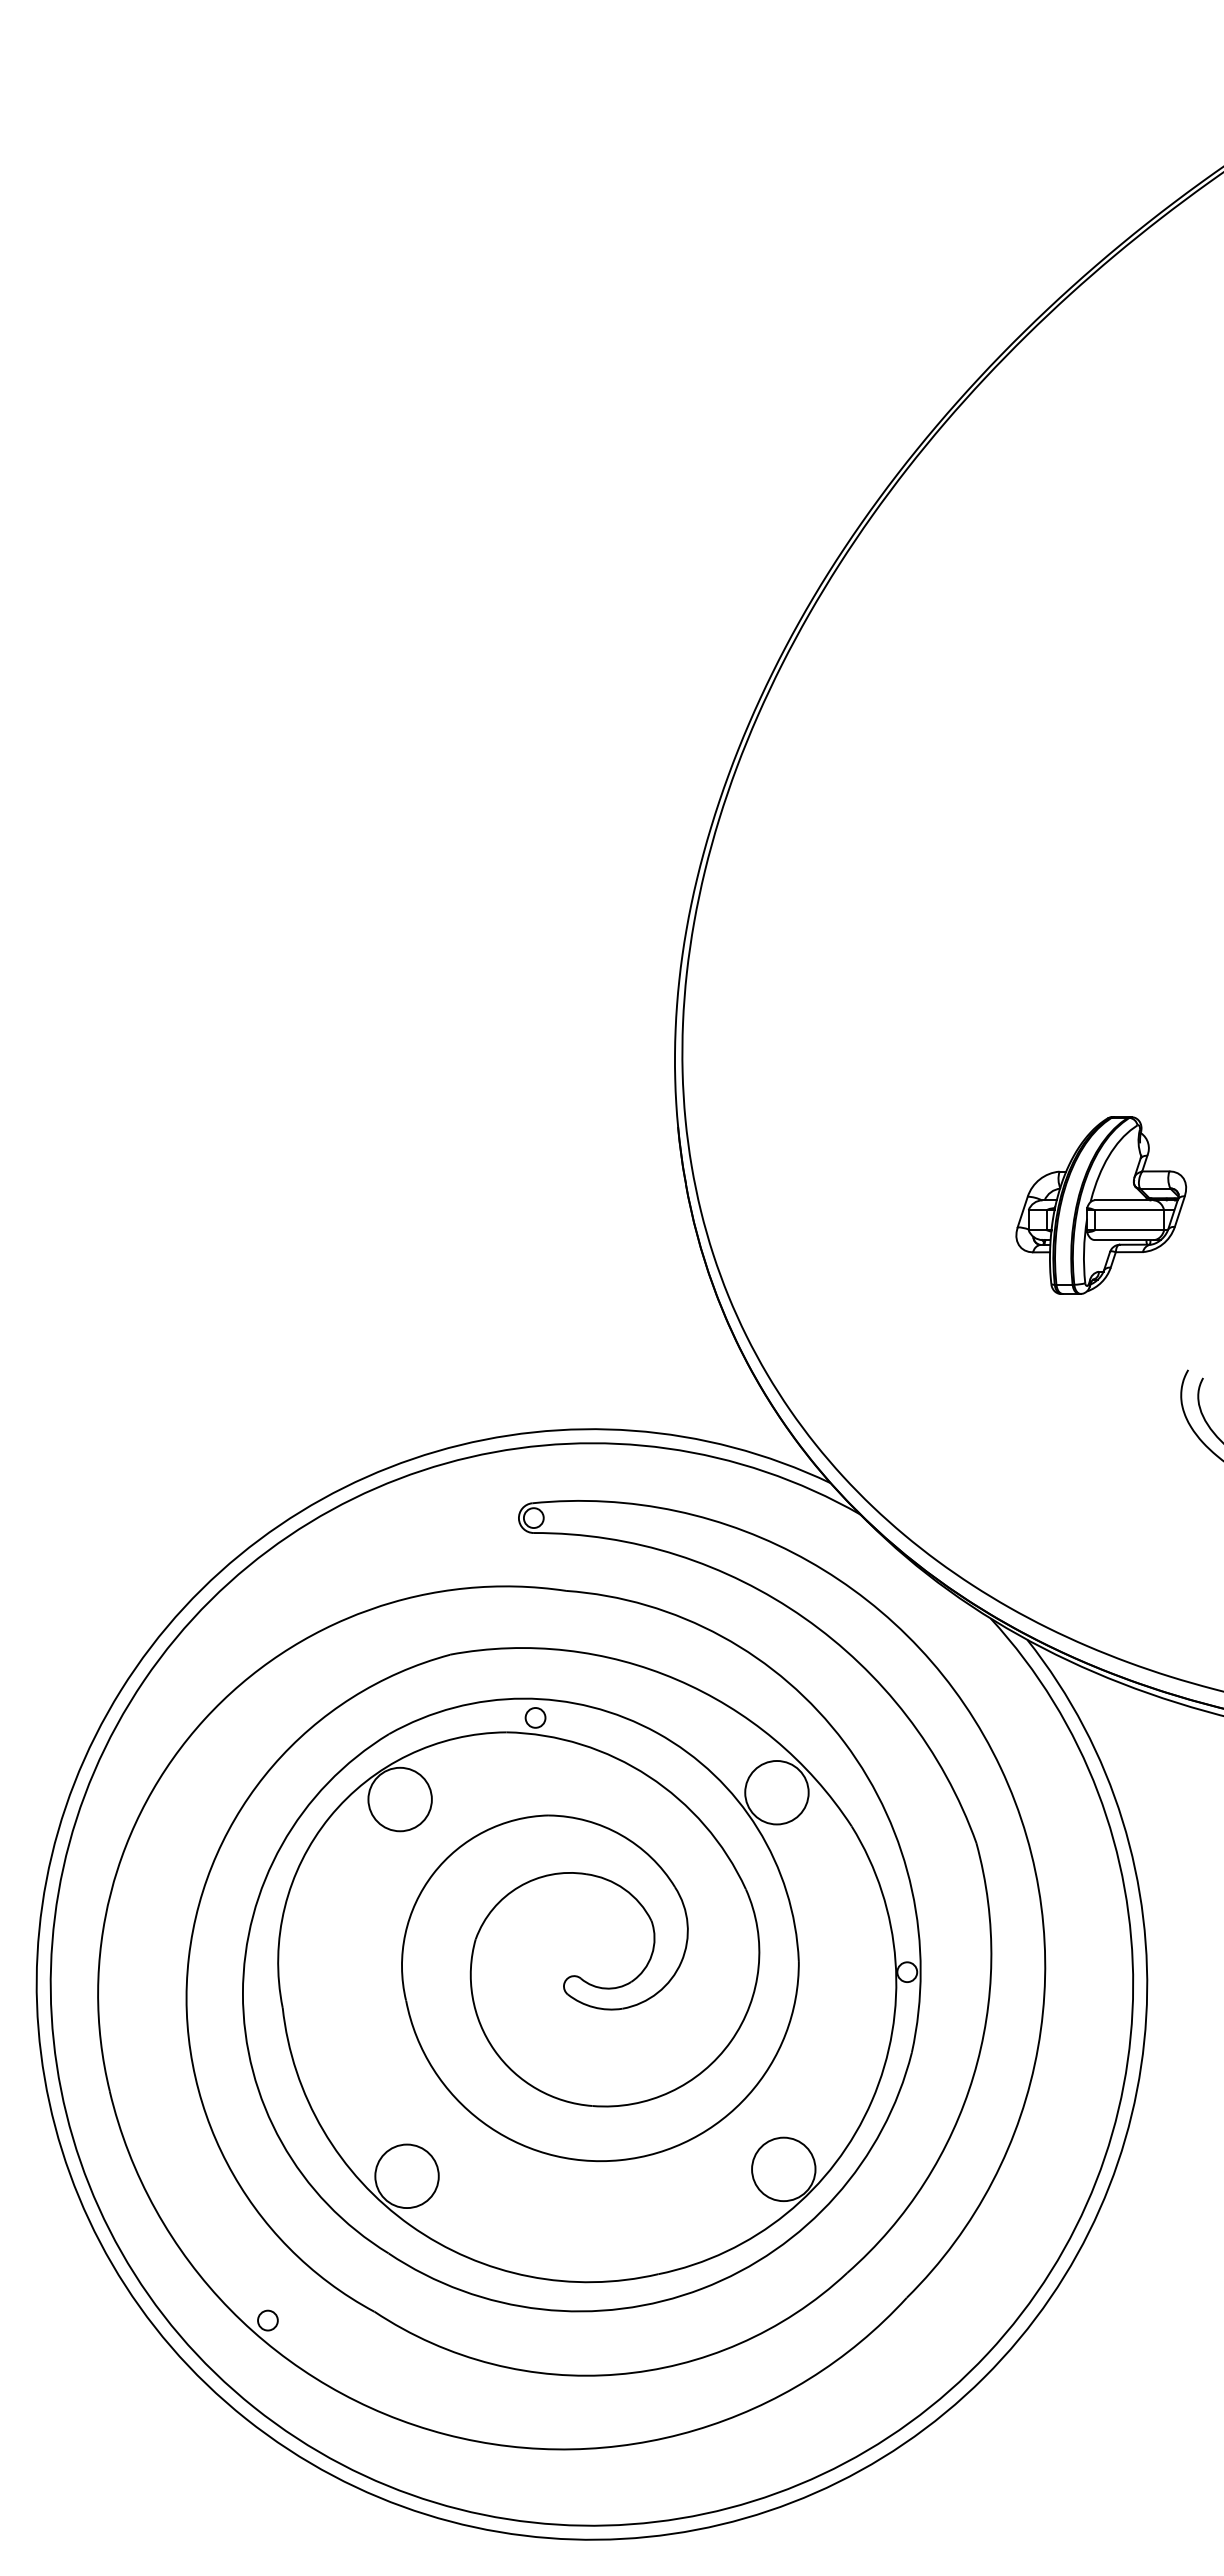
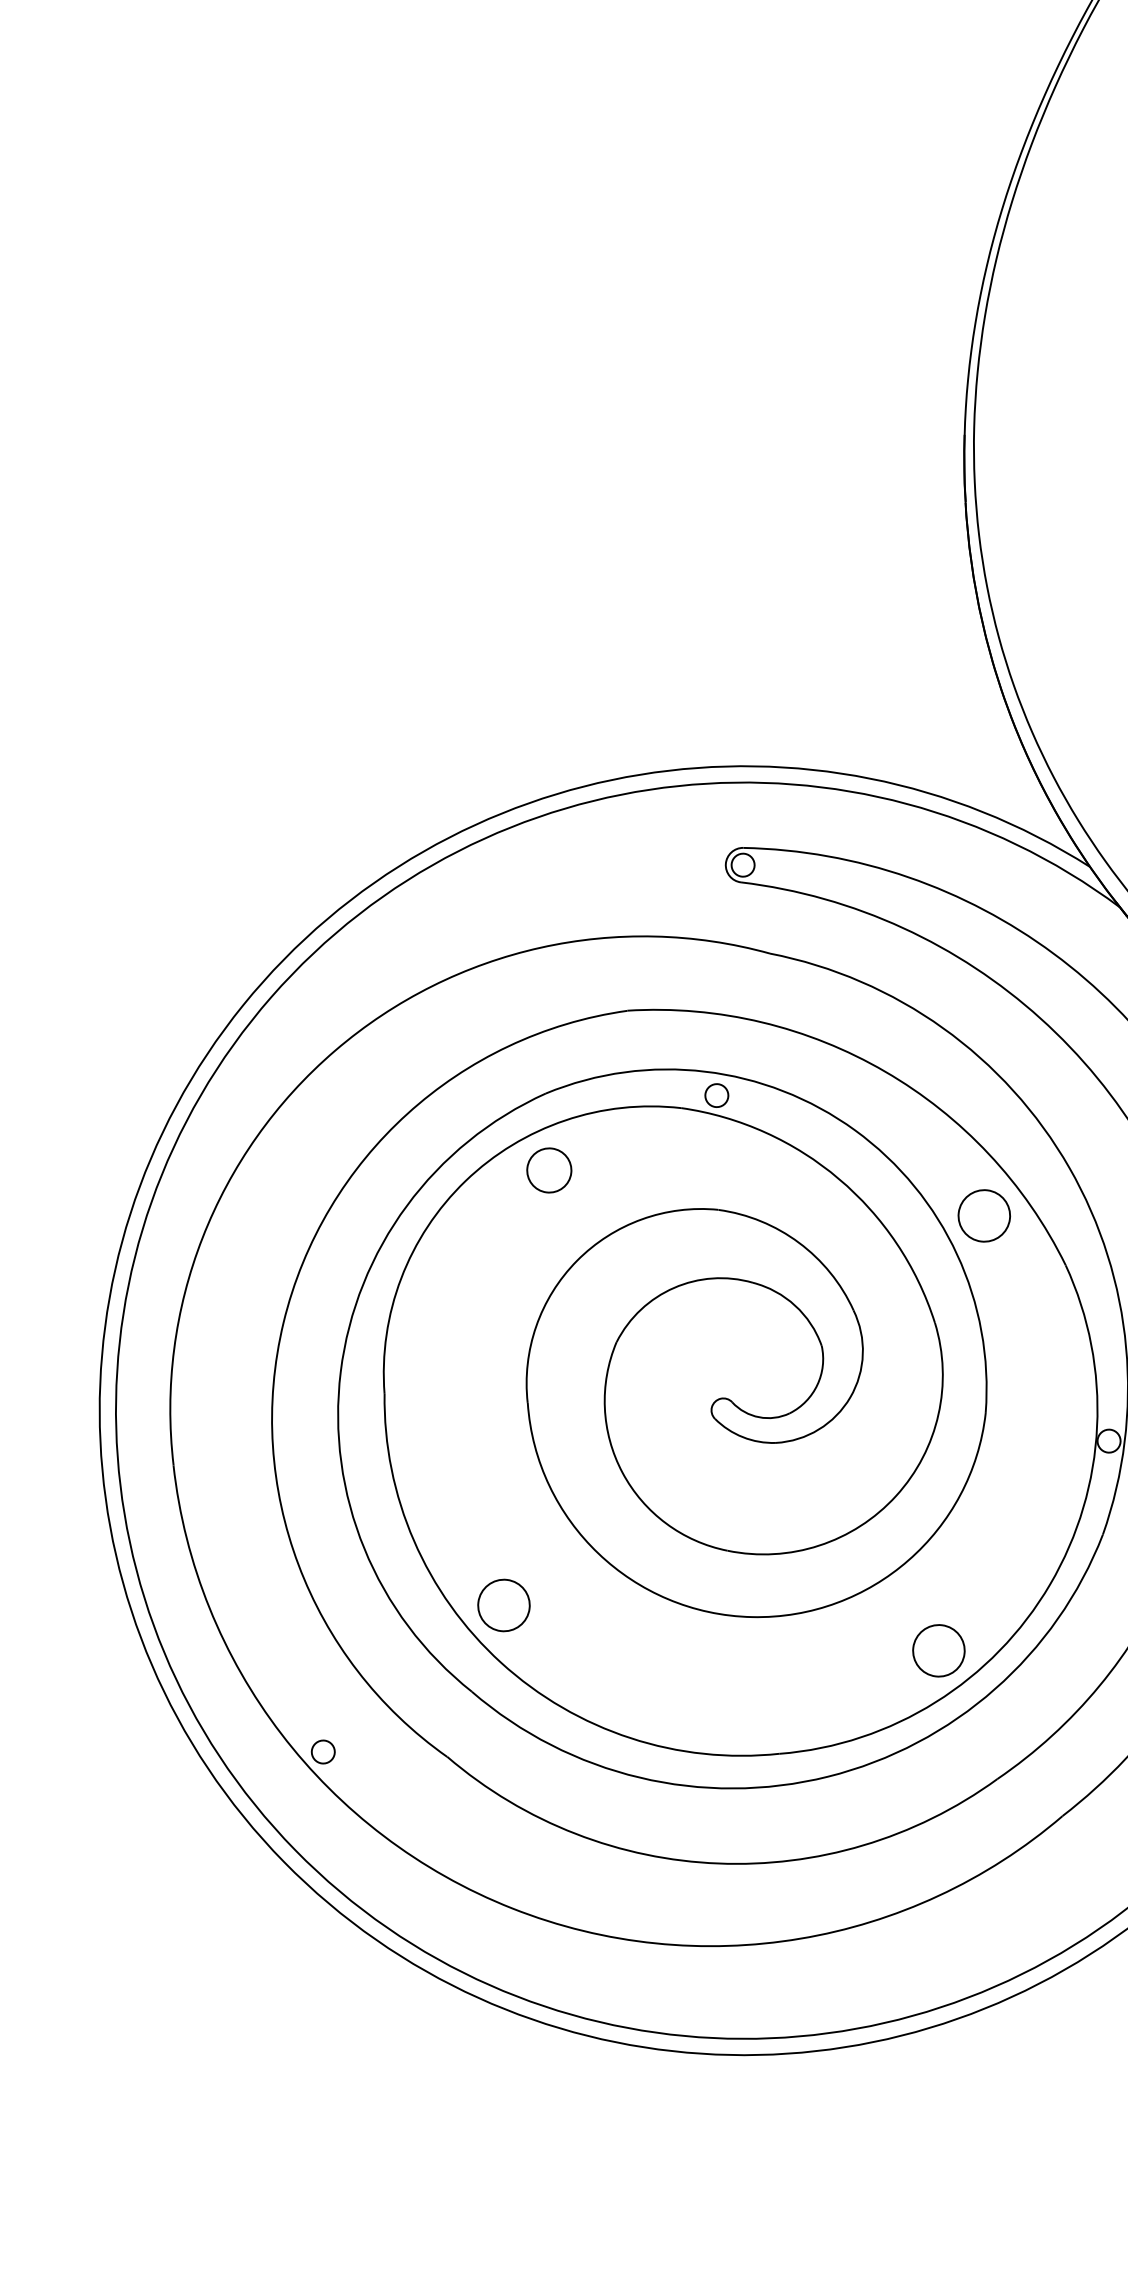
circle: (776, 1792) -> (983, 1215), size x0.7
circle: (399, 1799) -> (548, 1170), size x0.6
circle: (783, 2169) -> (938, 1650), size x0.7
circle: (406, 2176) -> (503, 1605), size x0.7

